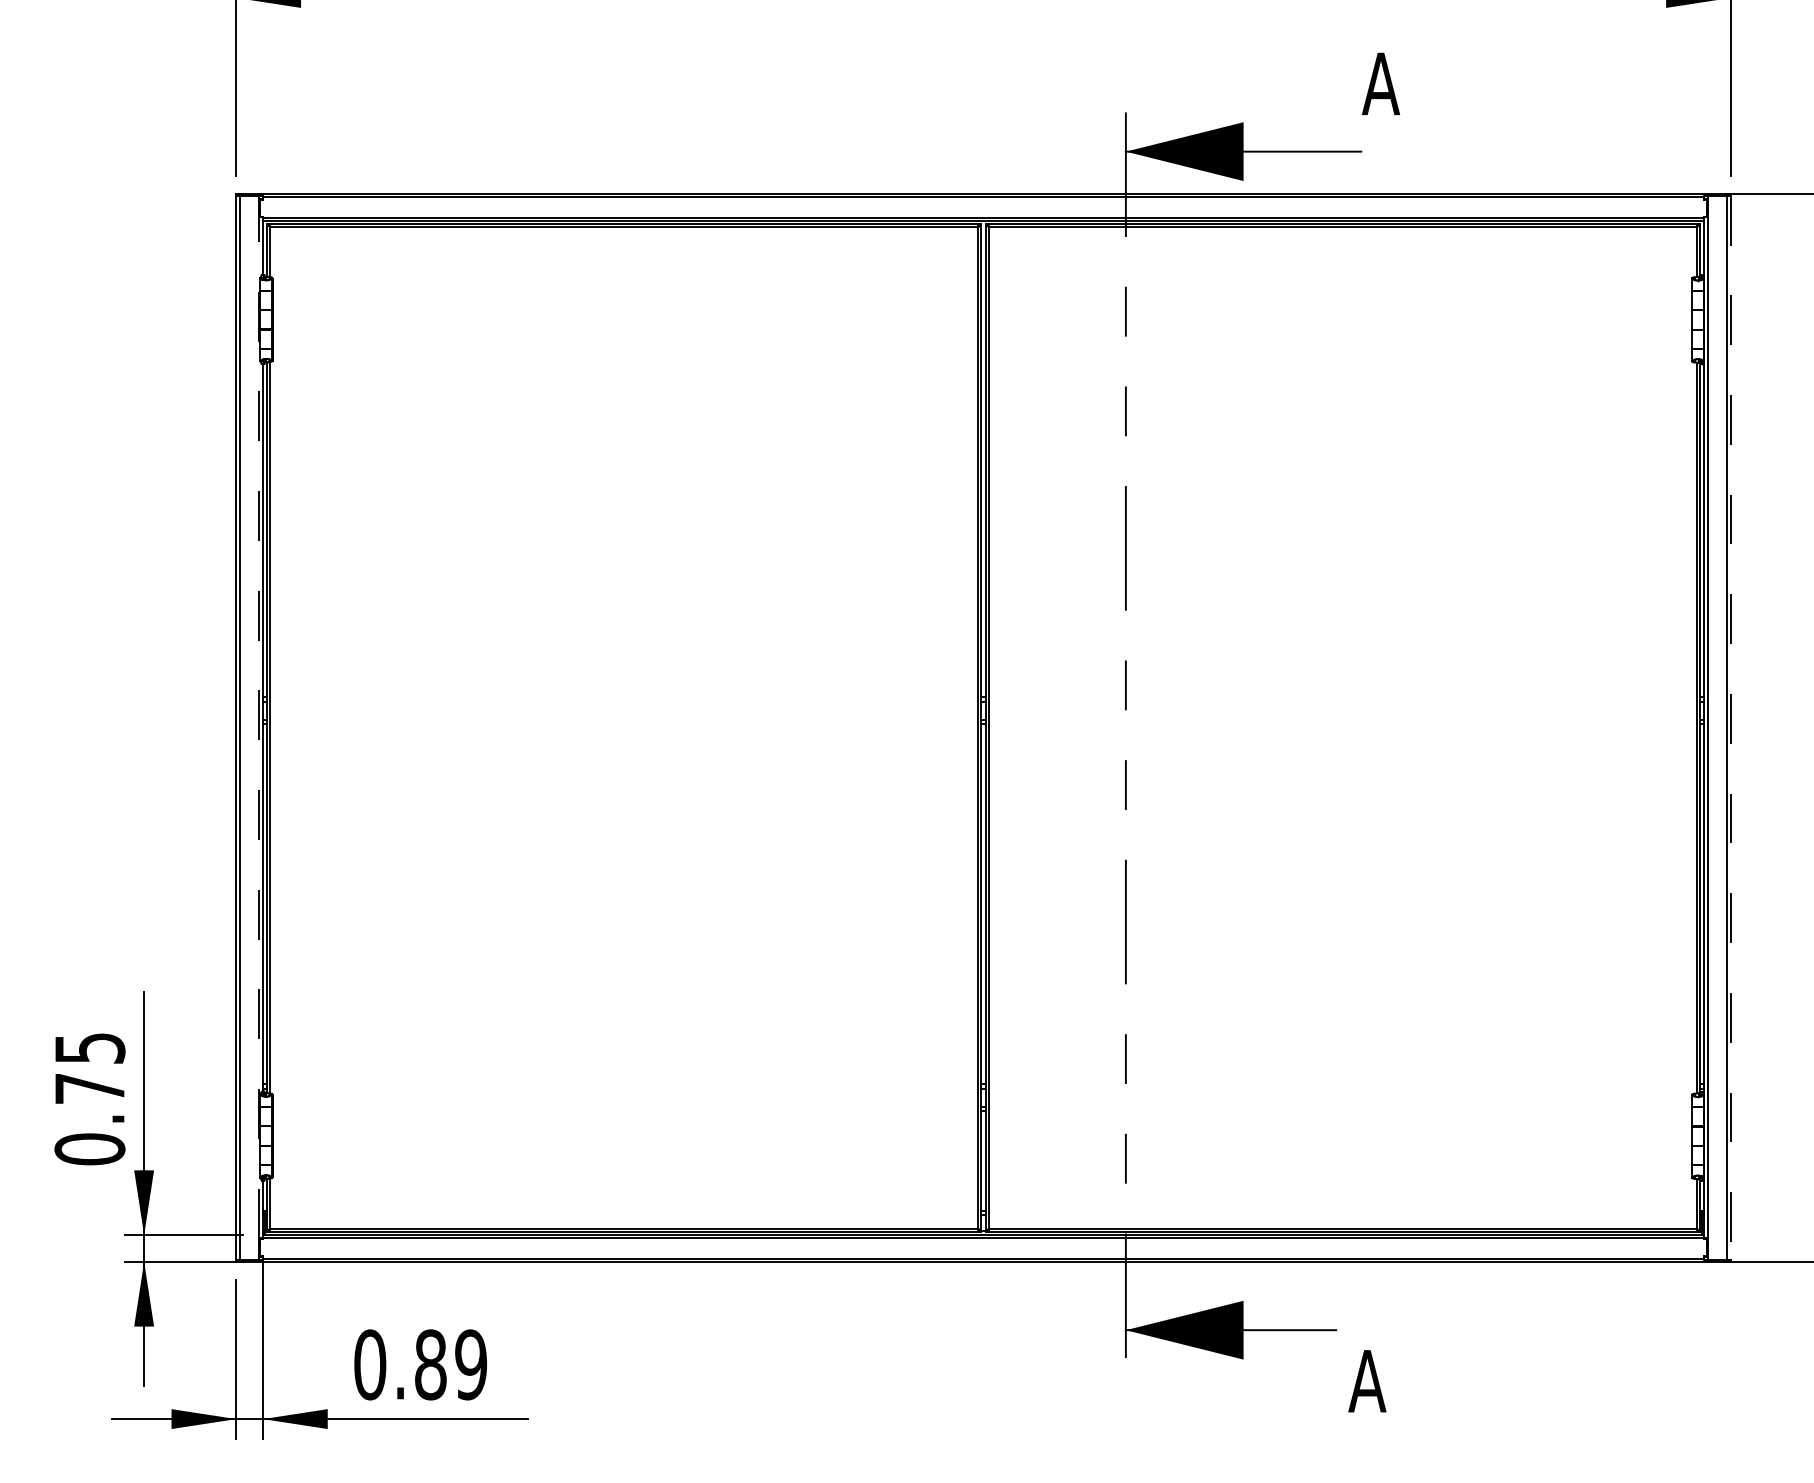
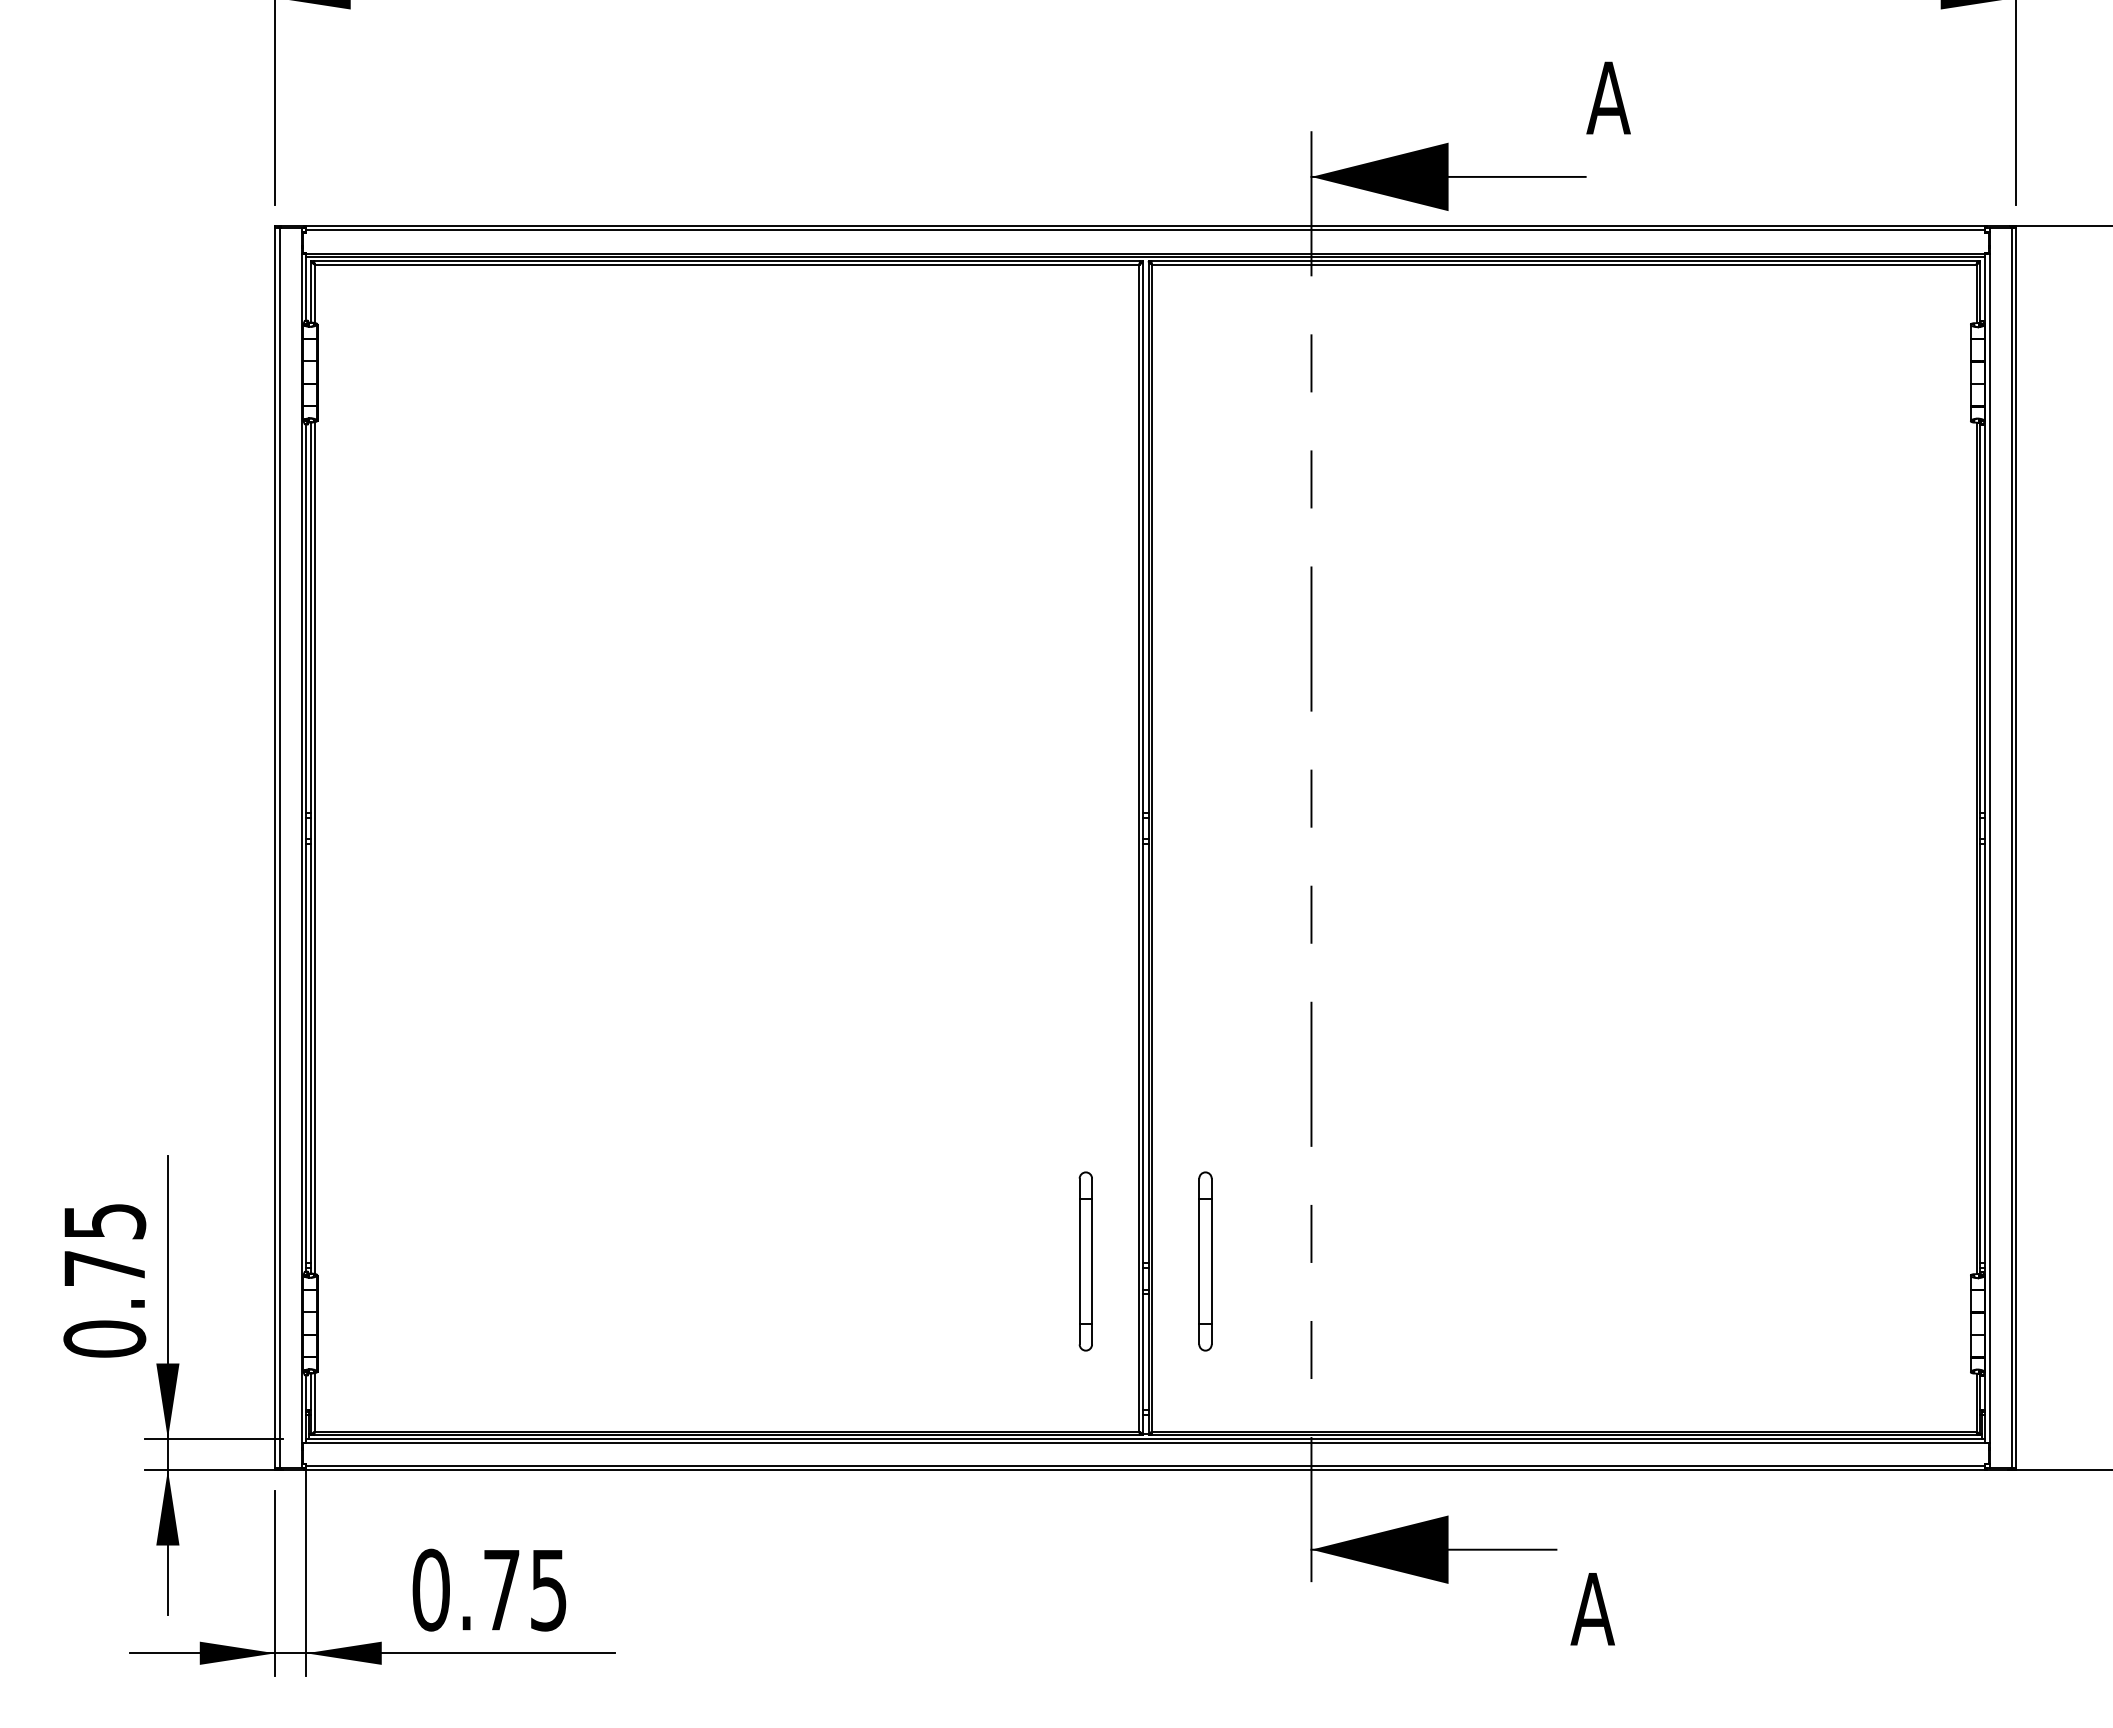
line: (258, 728) -> (301, 848), dashed -> solid
line: (1731, 728) -> (2016, 848), dashed -> solid
part: (931, 1082) -> (1085, 1261), added
part: (1034, 1082) -> (1205, 1261), added
text: (451, 1364) -> (525, 1589), 0.89 -> 0.75

